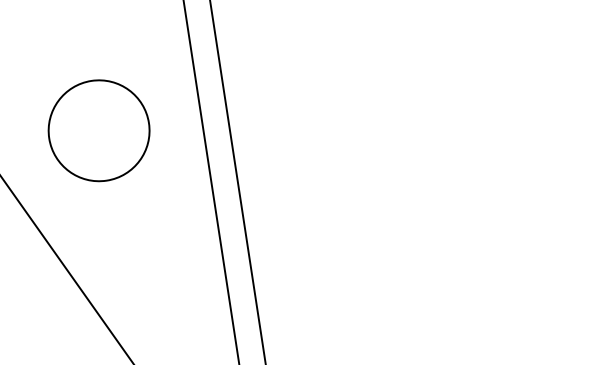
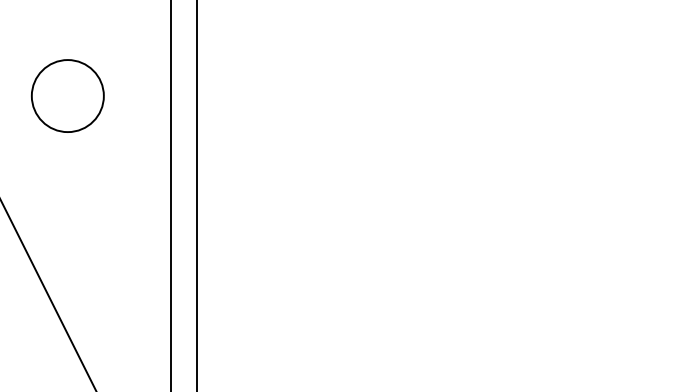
circle: (98, 130) -> (67, 95), size x0.71

